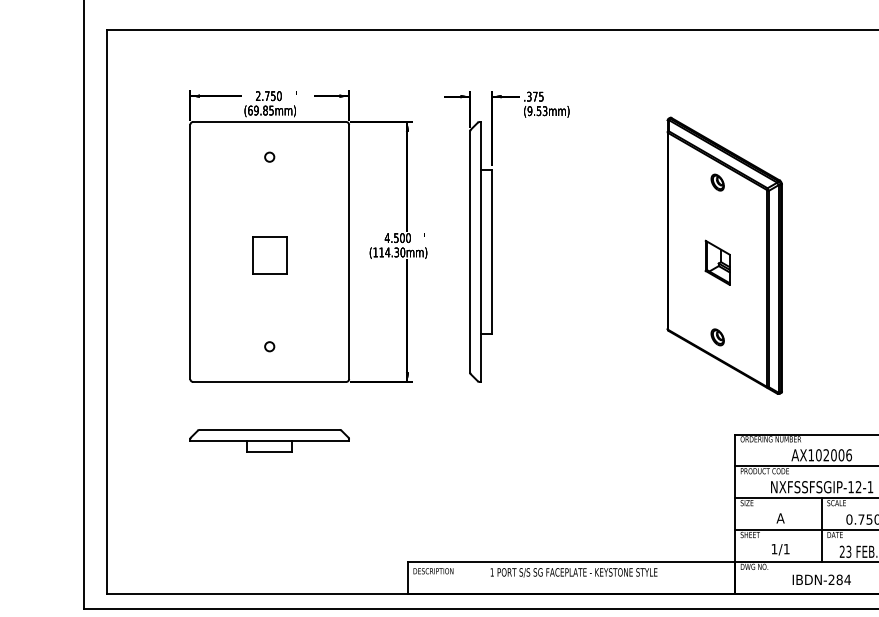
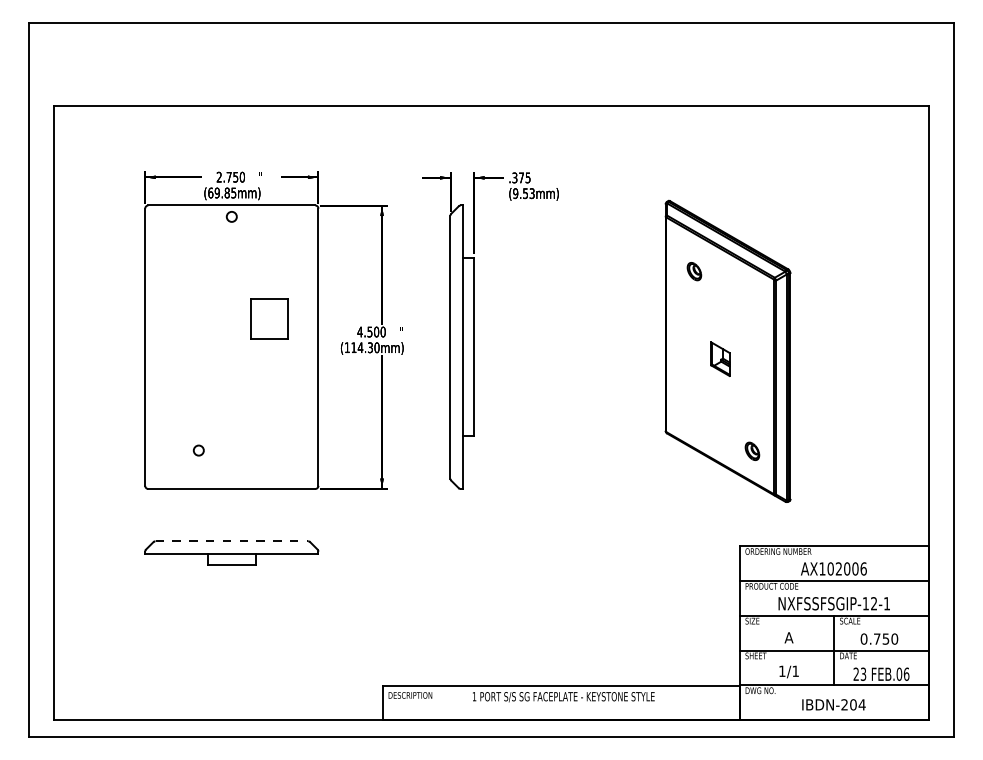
circle: (269, 156) -> (231, 216), moved
part: (717, 182) -> (694, 271), moved
part: (269, 254) -> (269, 318), moved
part: (717, 263) -> (720, 359), size x0.7
part: (717, 336) -> (752, 450), moved
circle: (269, 346) -> (198, 450), moved
line: (270, 430) -> (232, 541), solid -> dashed
text: (839, 579) -> (853, 704), IBDN-284 -> IBDN-204

